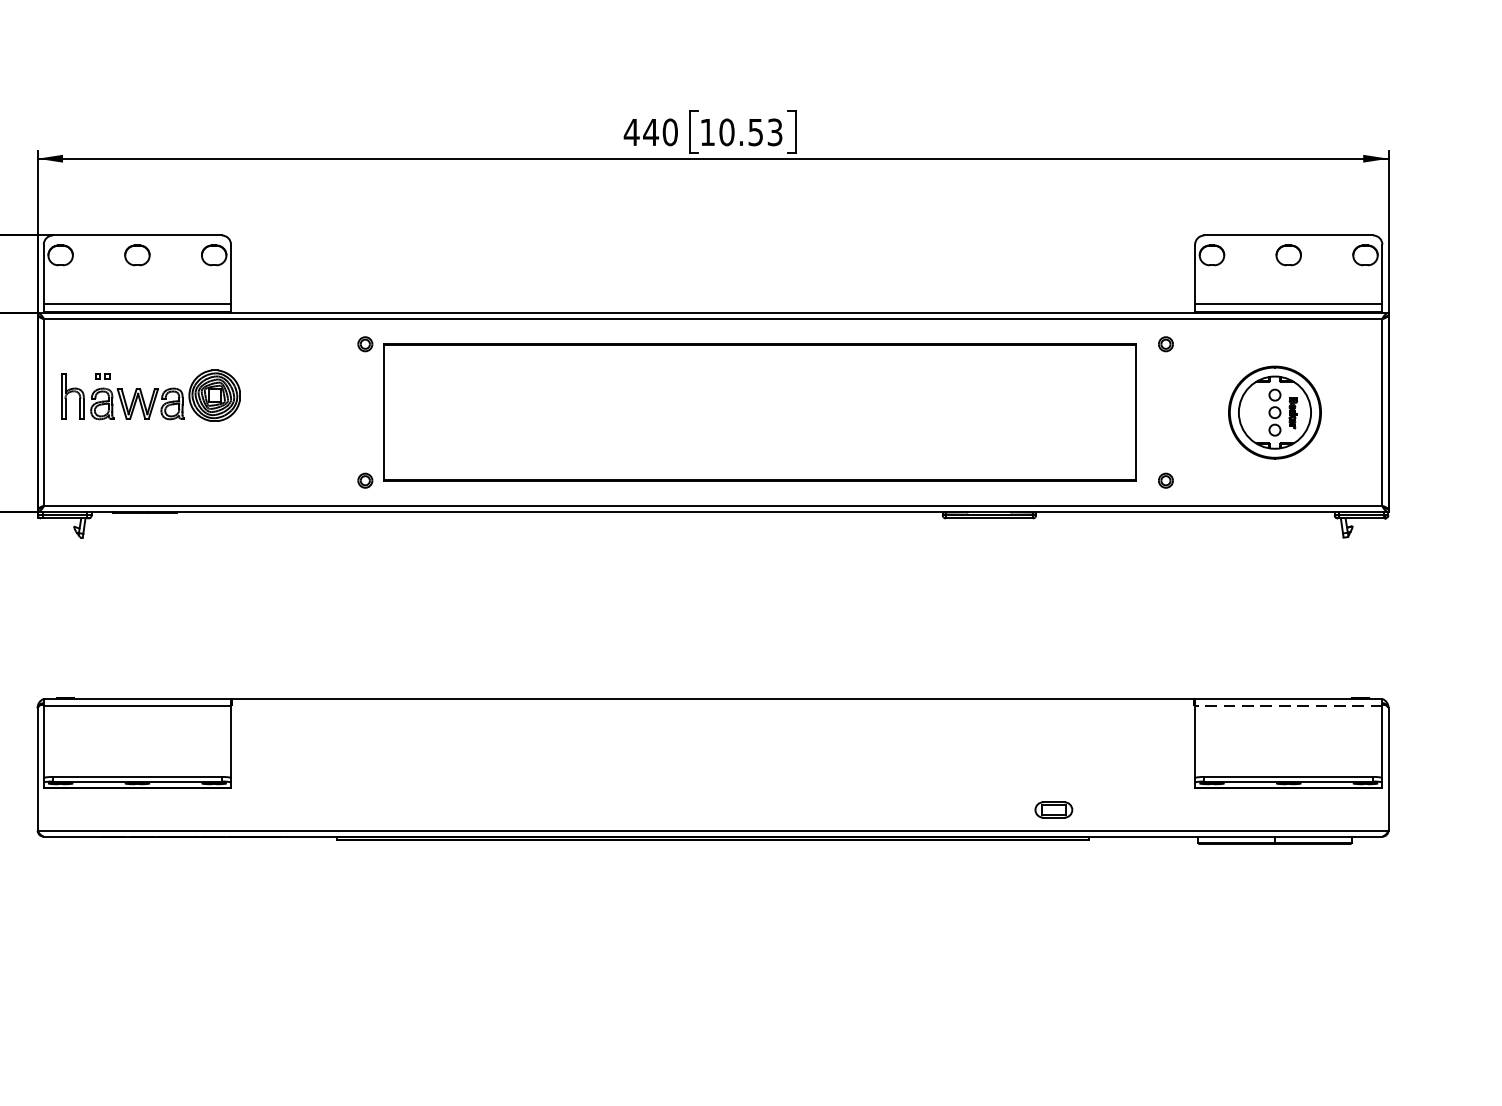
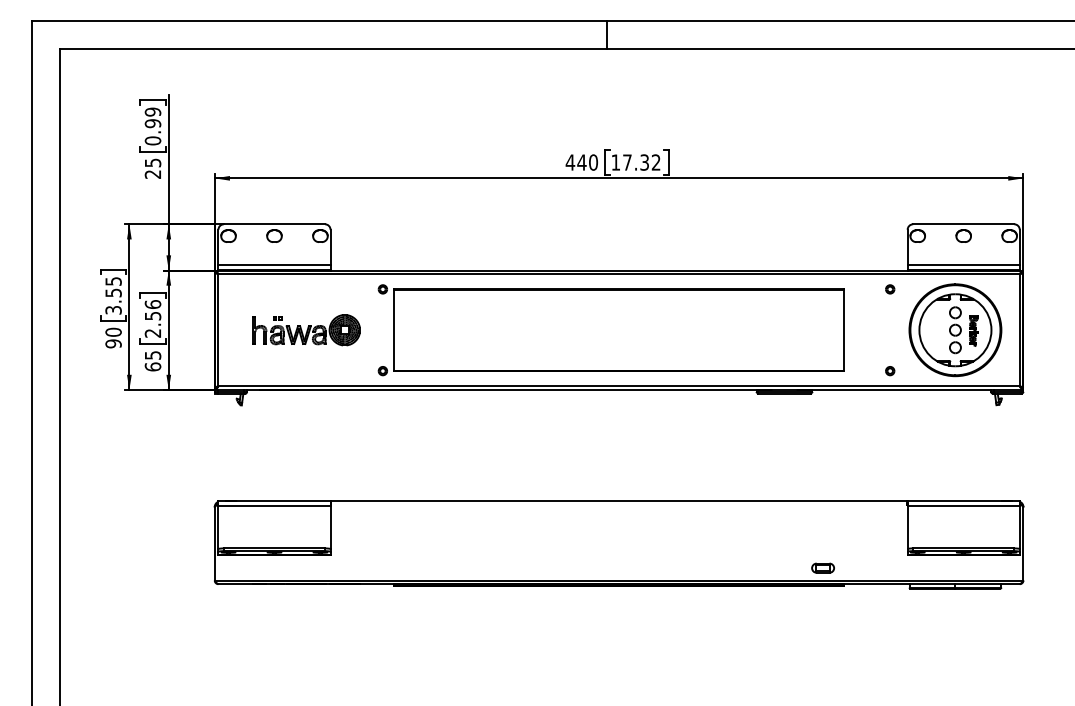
text: (750, 132) -> (641, 162), 10.53 -> 17.32
part: (150, 396) -> (306, 330), moved
part: (745, 412) -> (610, 330), moved
part: (1275, 412) -> (955, 330), size x1.67
line: (1288, 706) -> (963, 506), dashed -> solid

